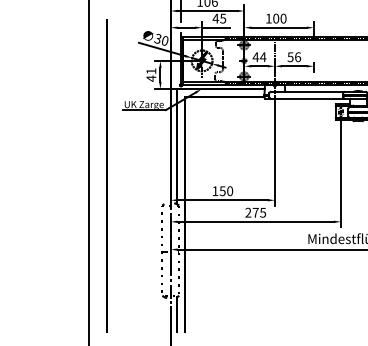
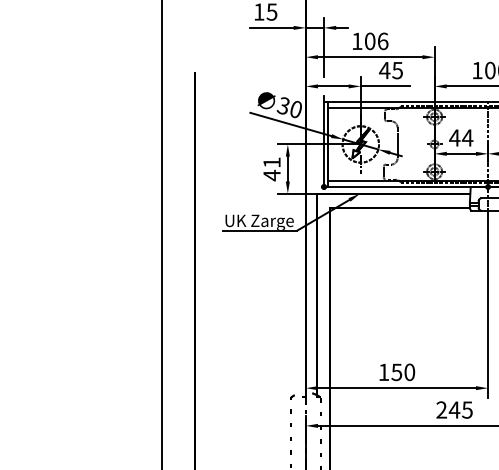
text: (255, 212) -> (454, 409), 275 -> 245

